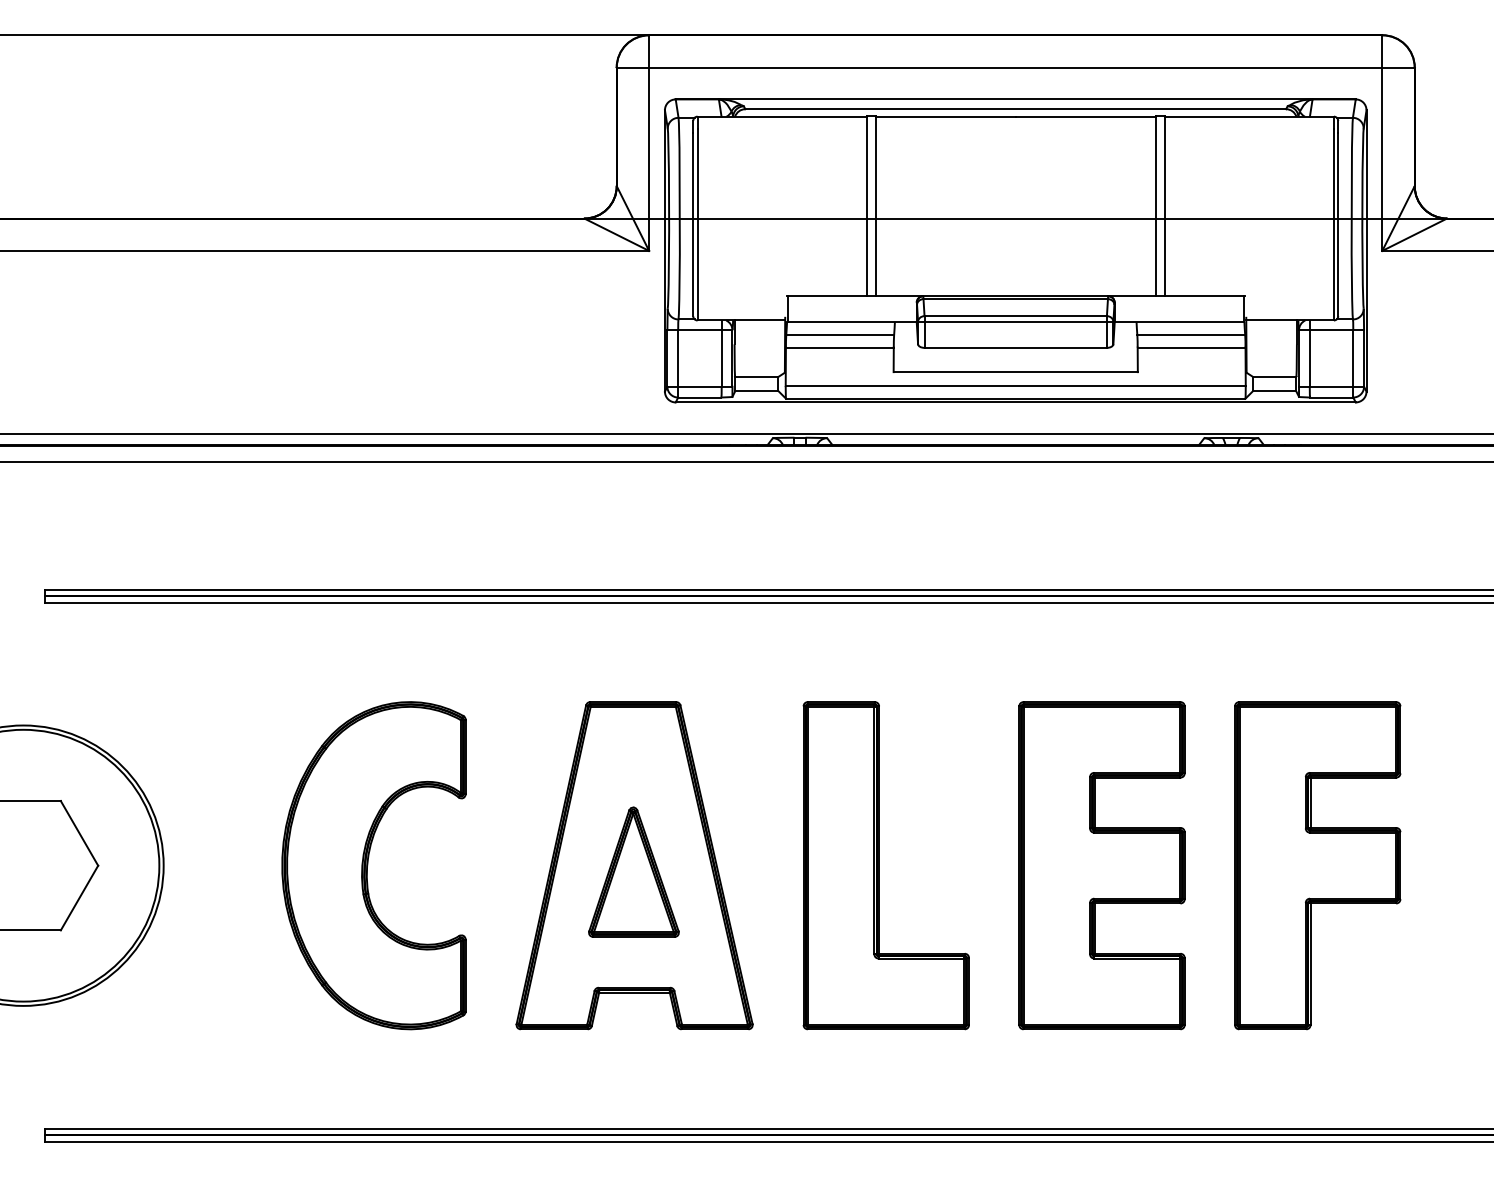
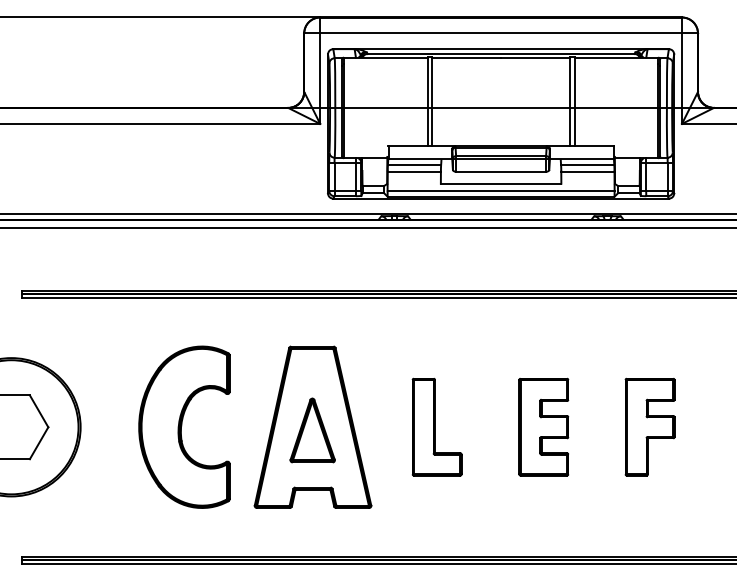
part: (884, 864) -> (436, 426), size x0.6
part: (1101, 864) -> (543, 426), size x0.6
part: (1316, 864) -> (649, 426), size x0.6

